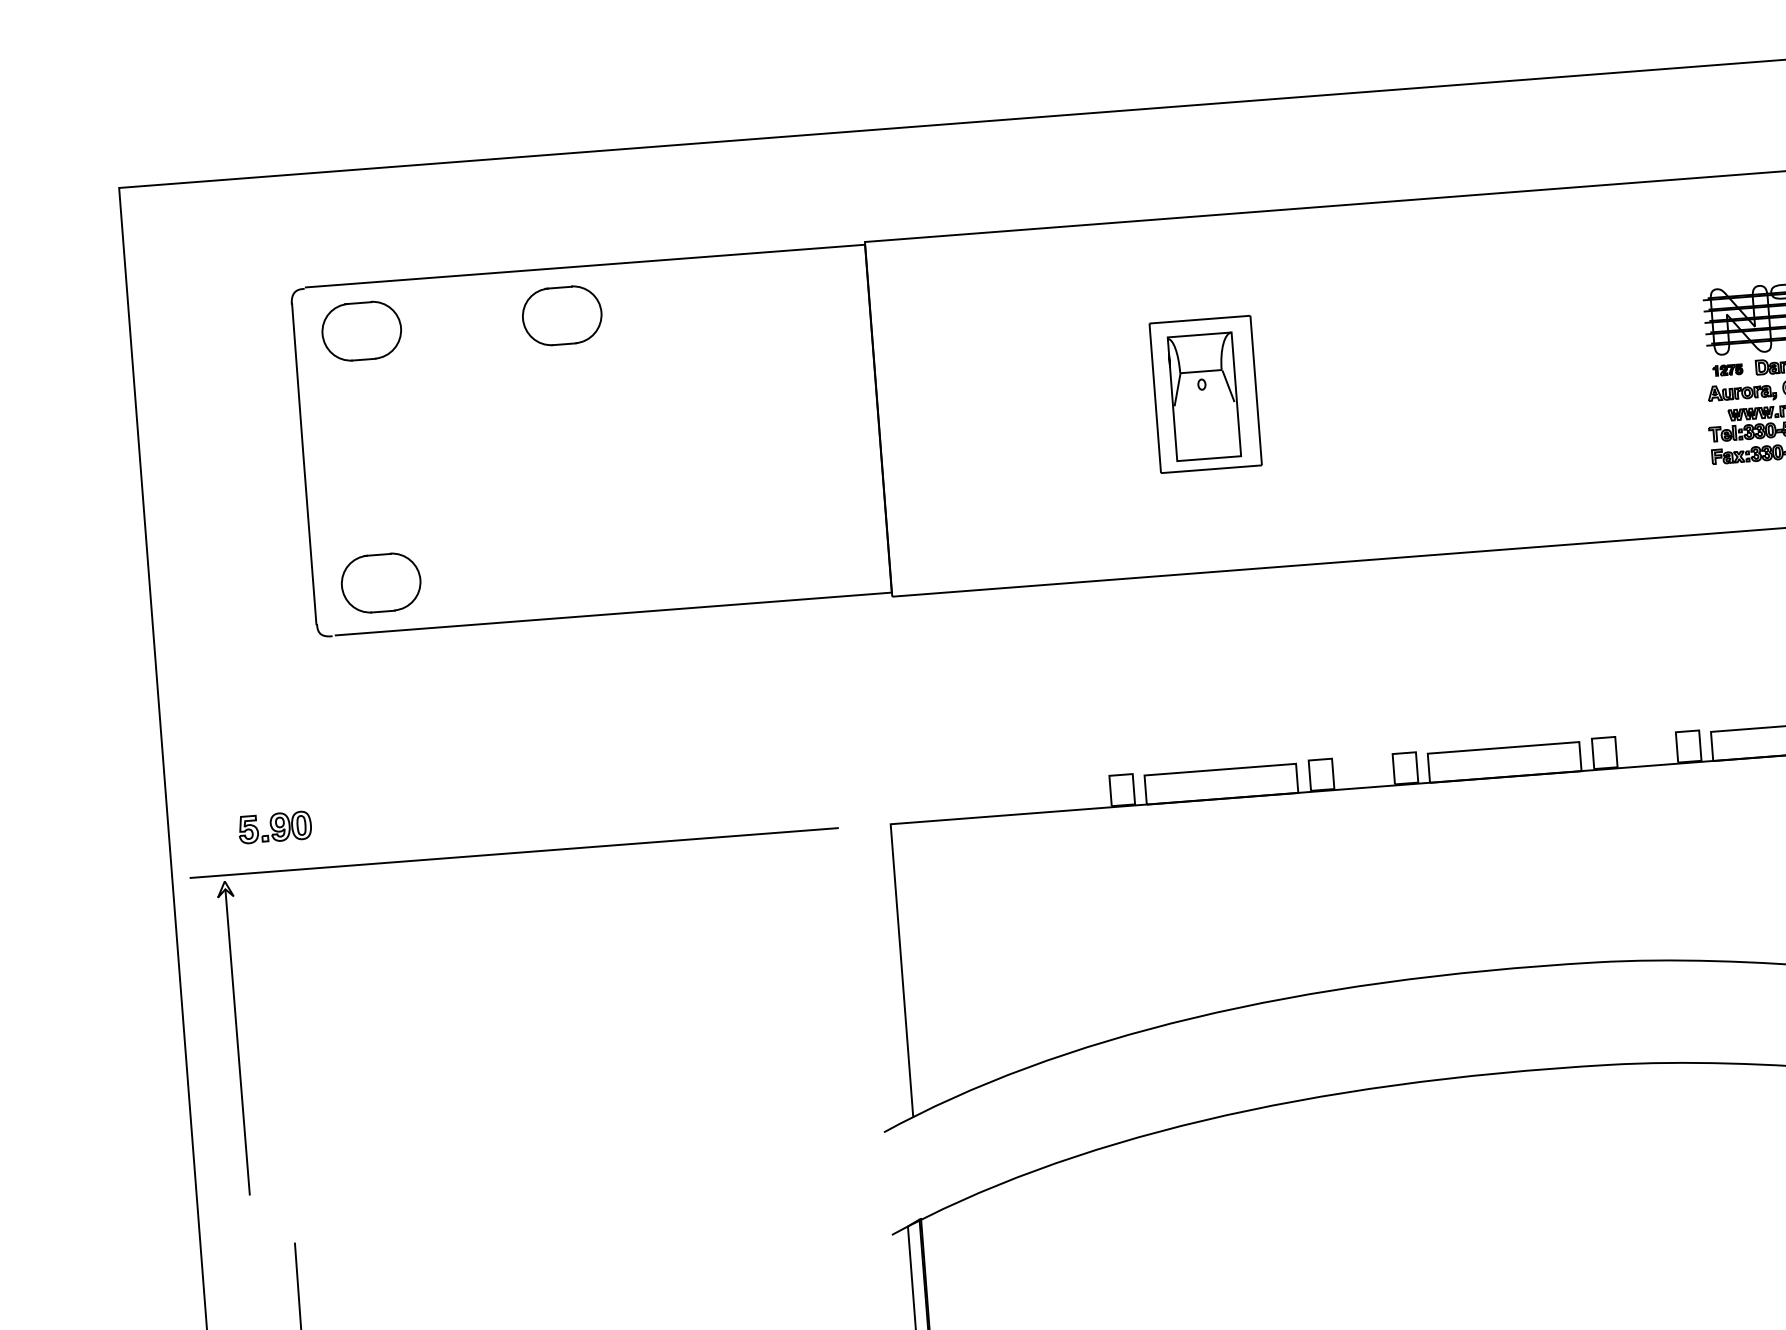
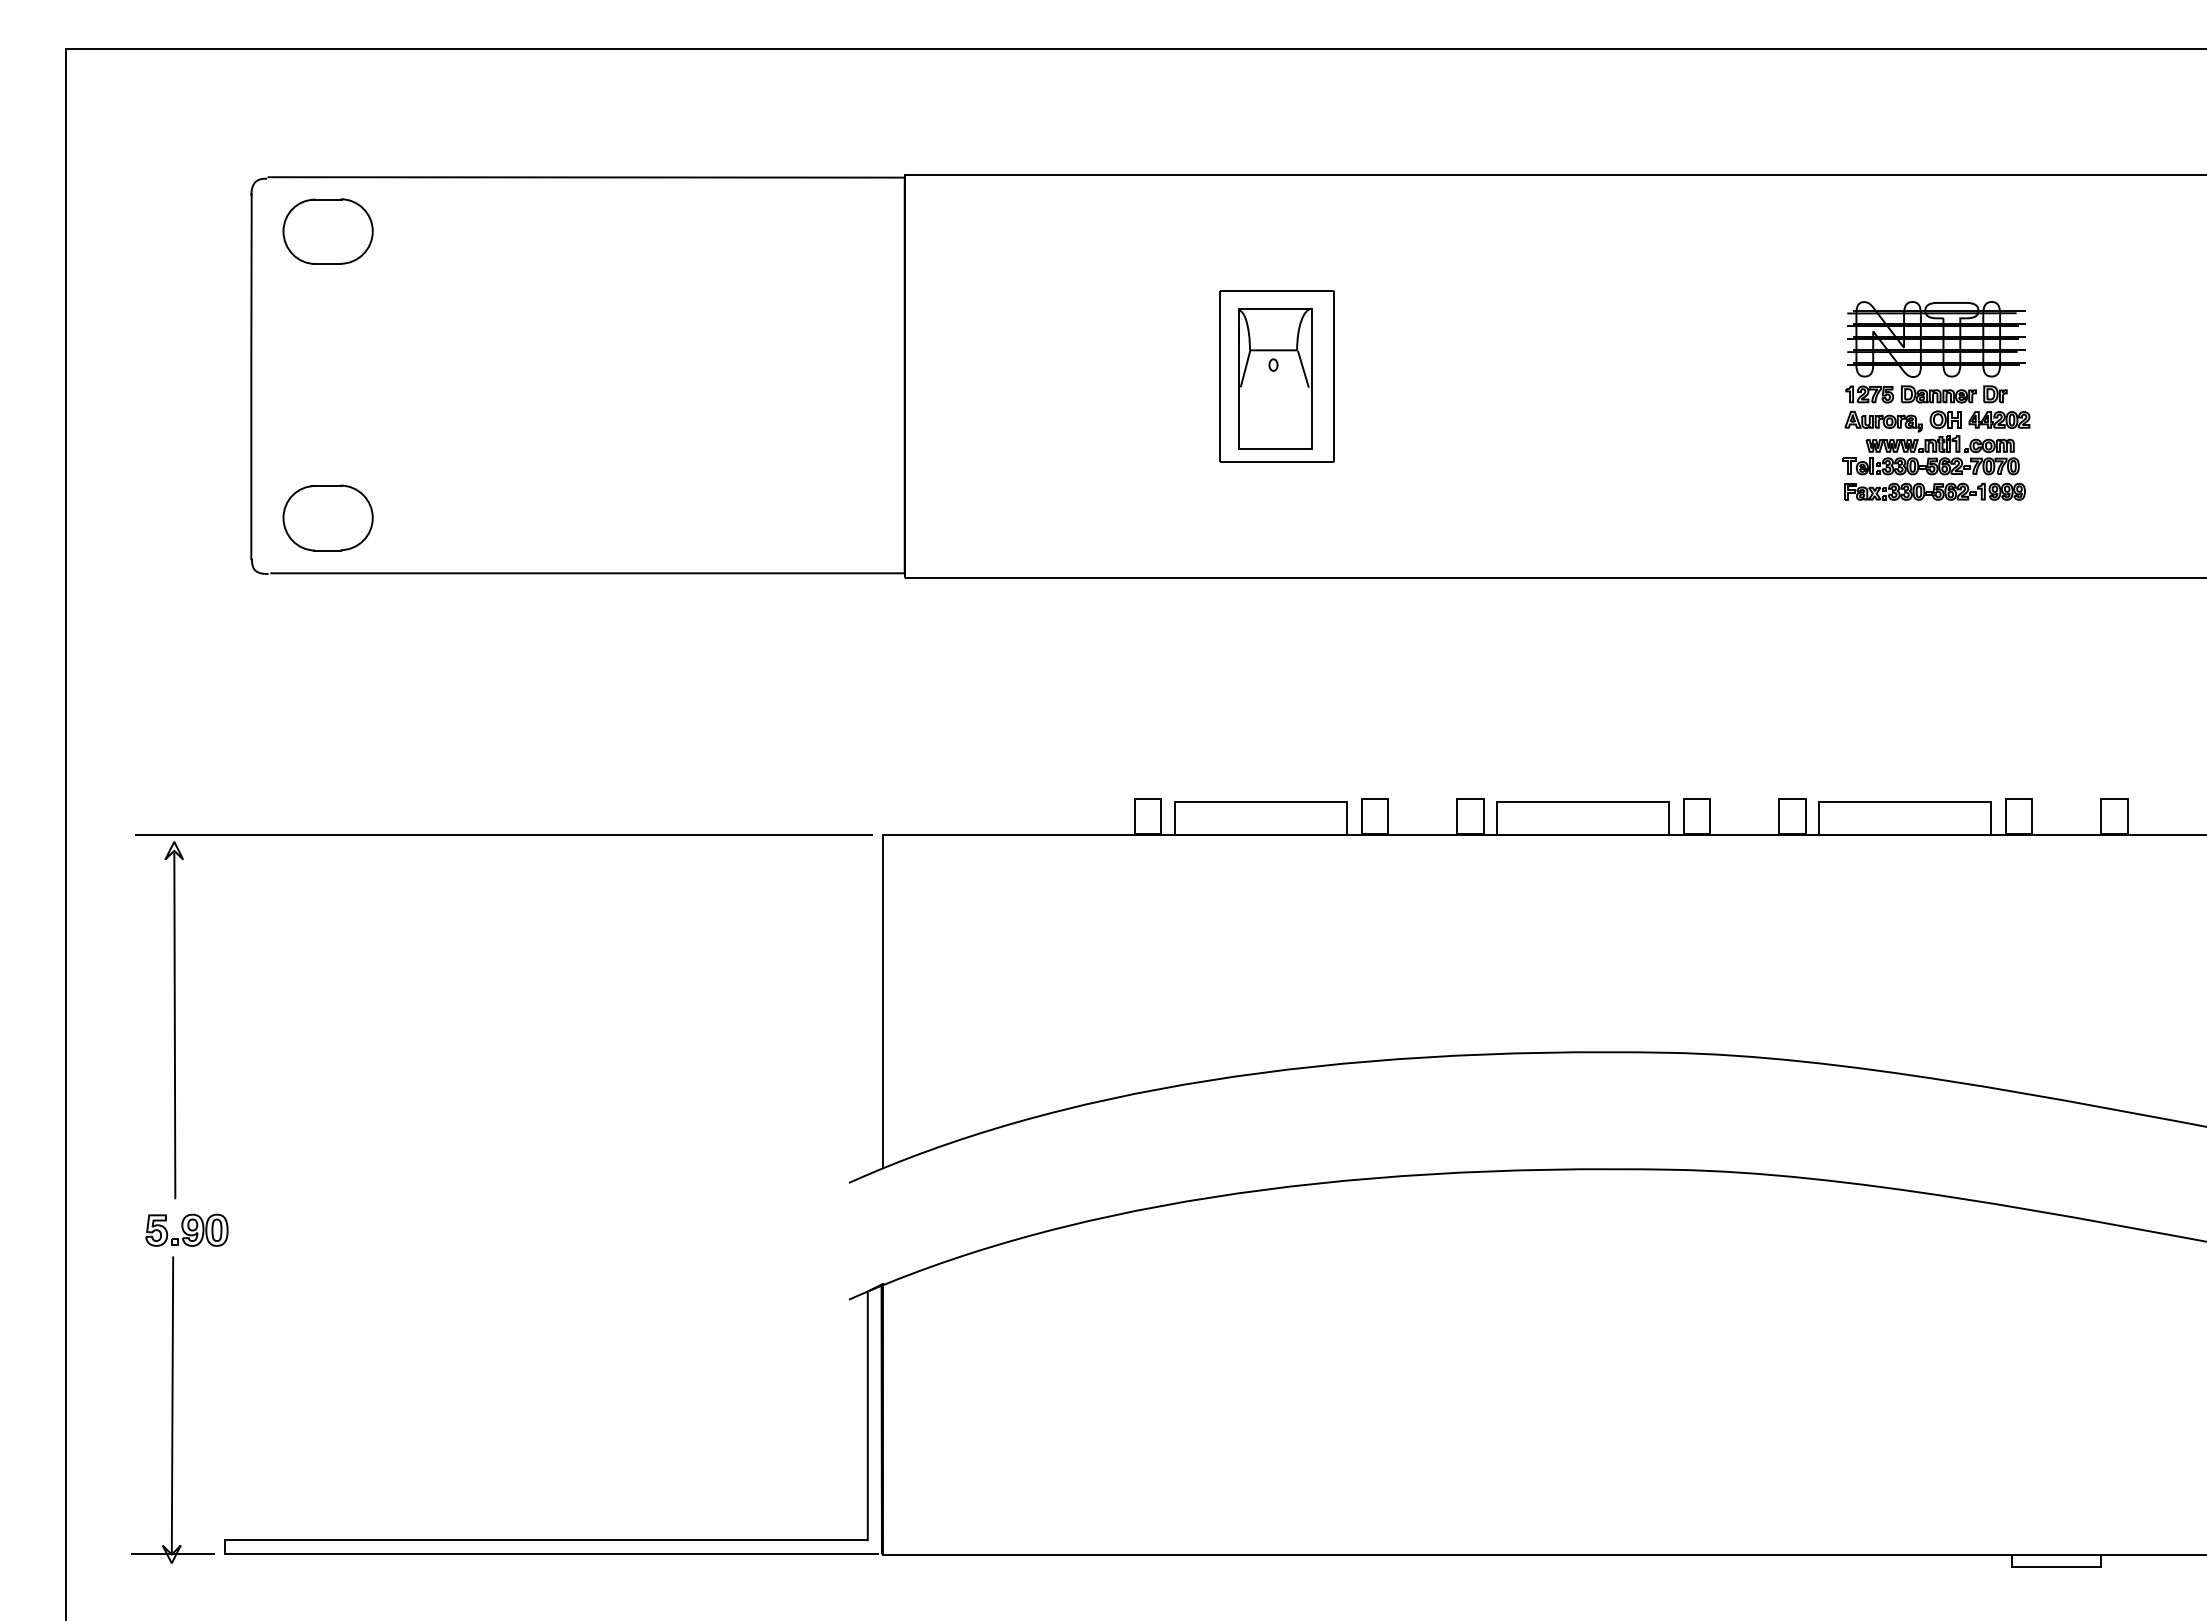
part: (561, 315) -> (555, 231), removed
part: (1727, 370) -> (1869, 394), size x1.43
part: (274, 826) -> (186, 1229), moved
part: (513, 853) -> (503, 835), moved

